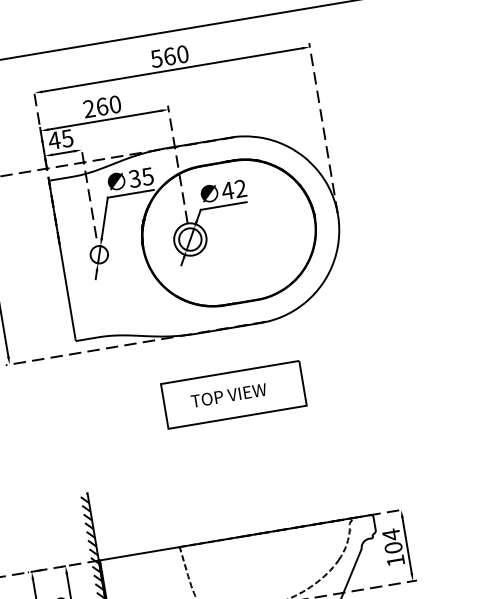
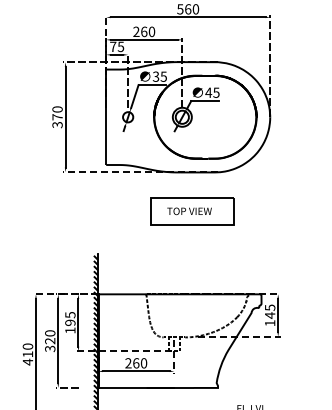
text: (53, 140) -> (112, 46), 45 -> 75
text: (240, 188) -> (216, 92), 42 -> 45
text: (391, 541) -> (269, 311), 104 -> 145

